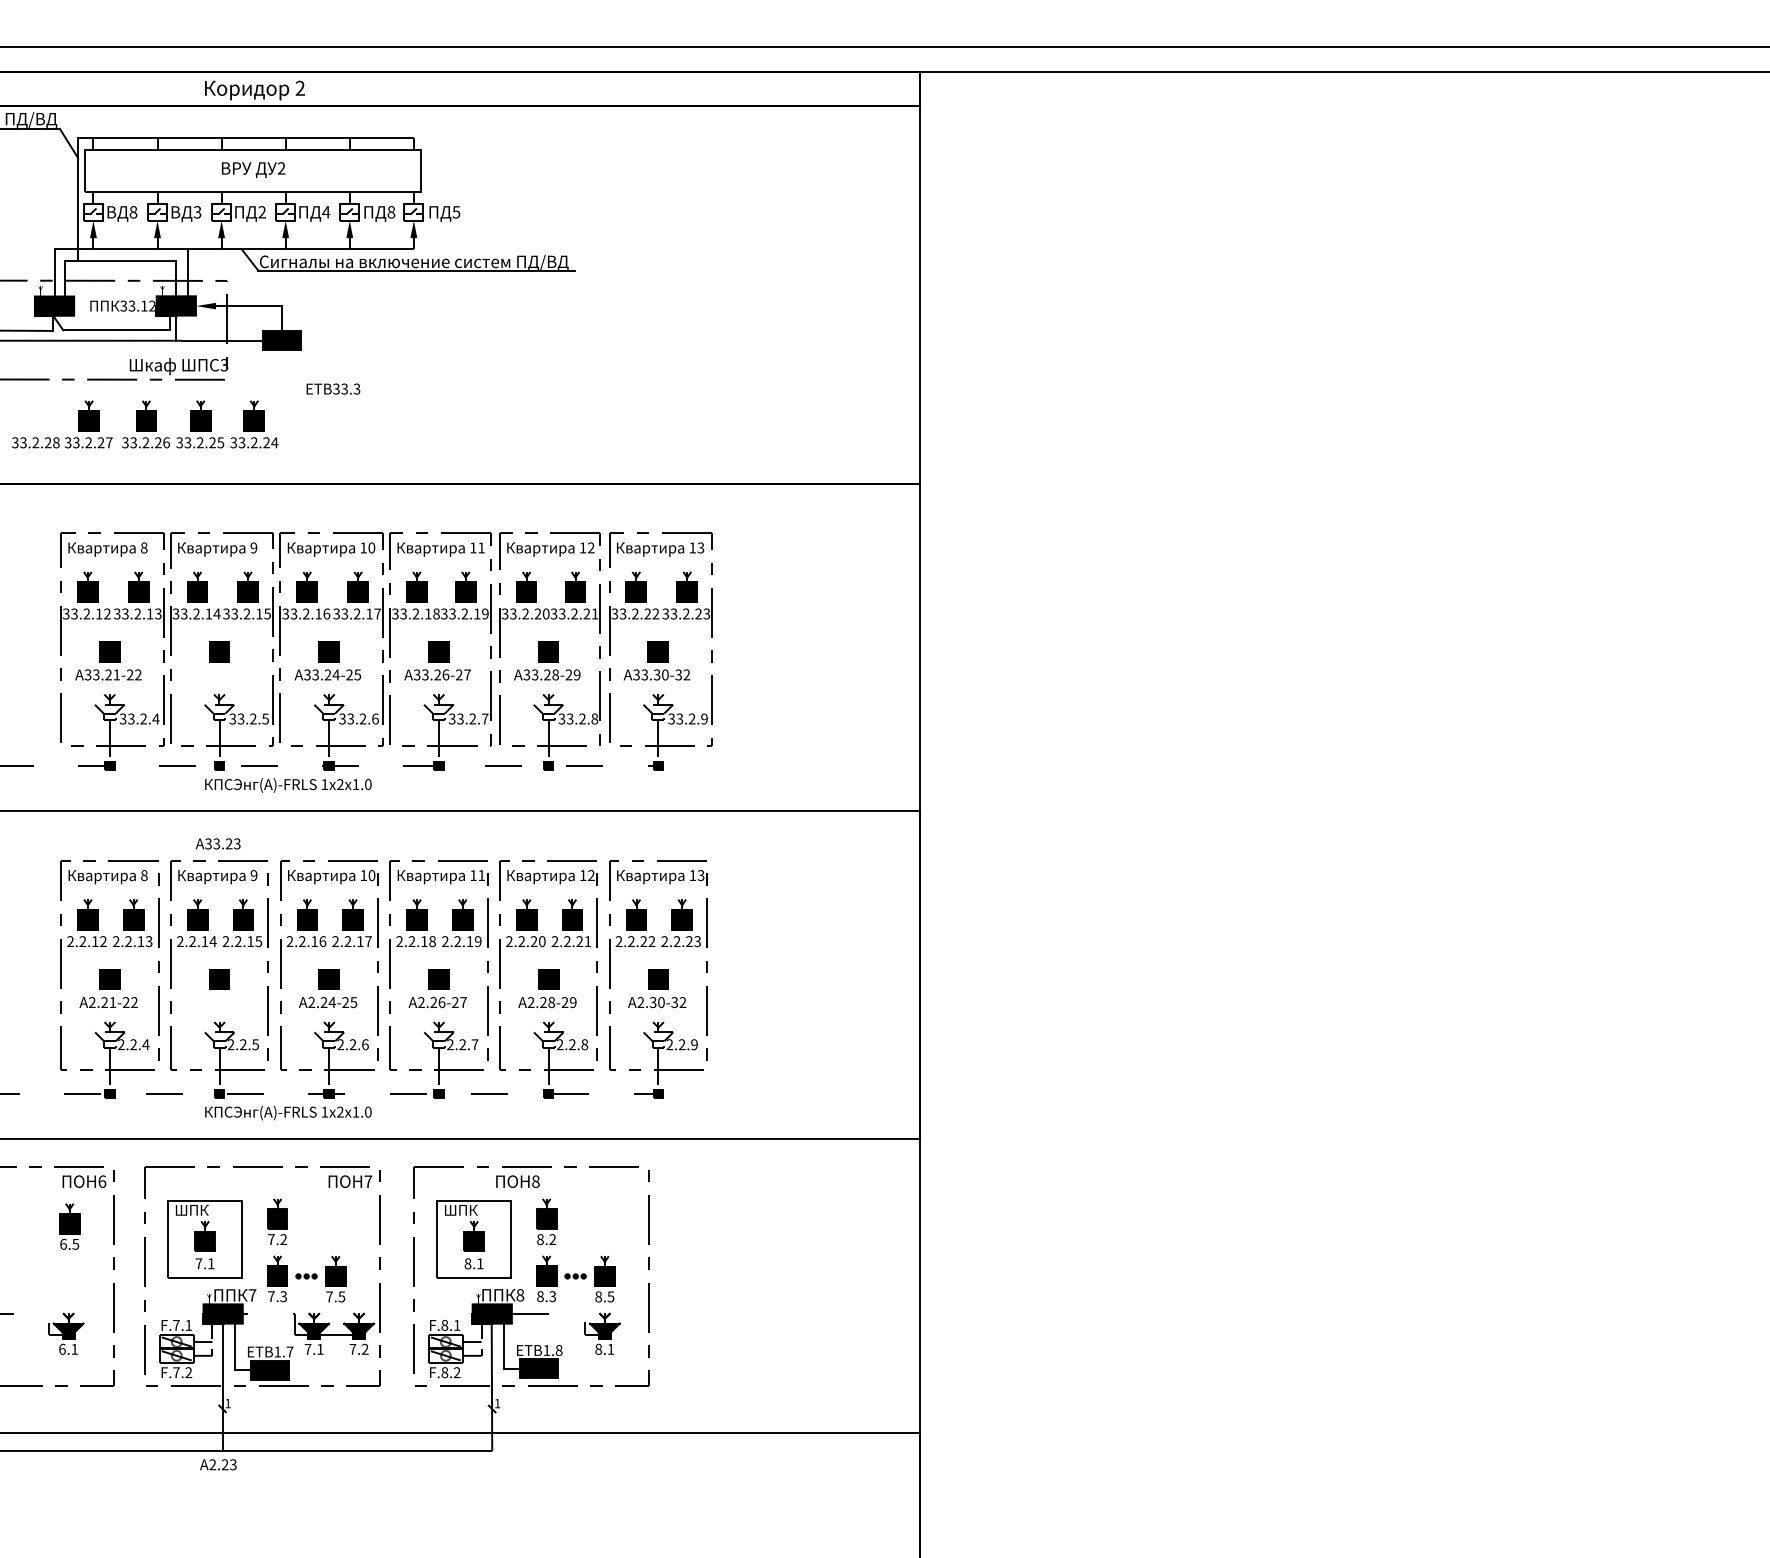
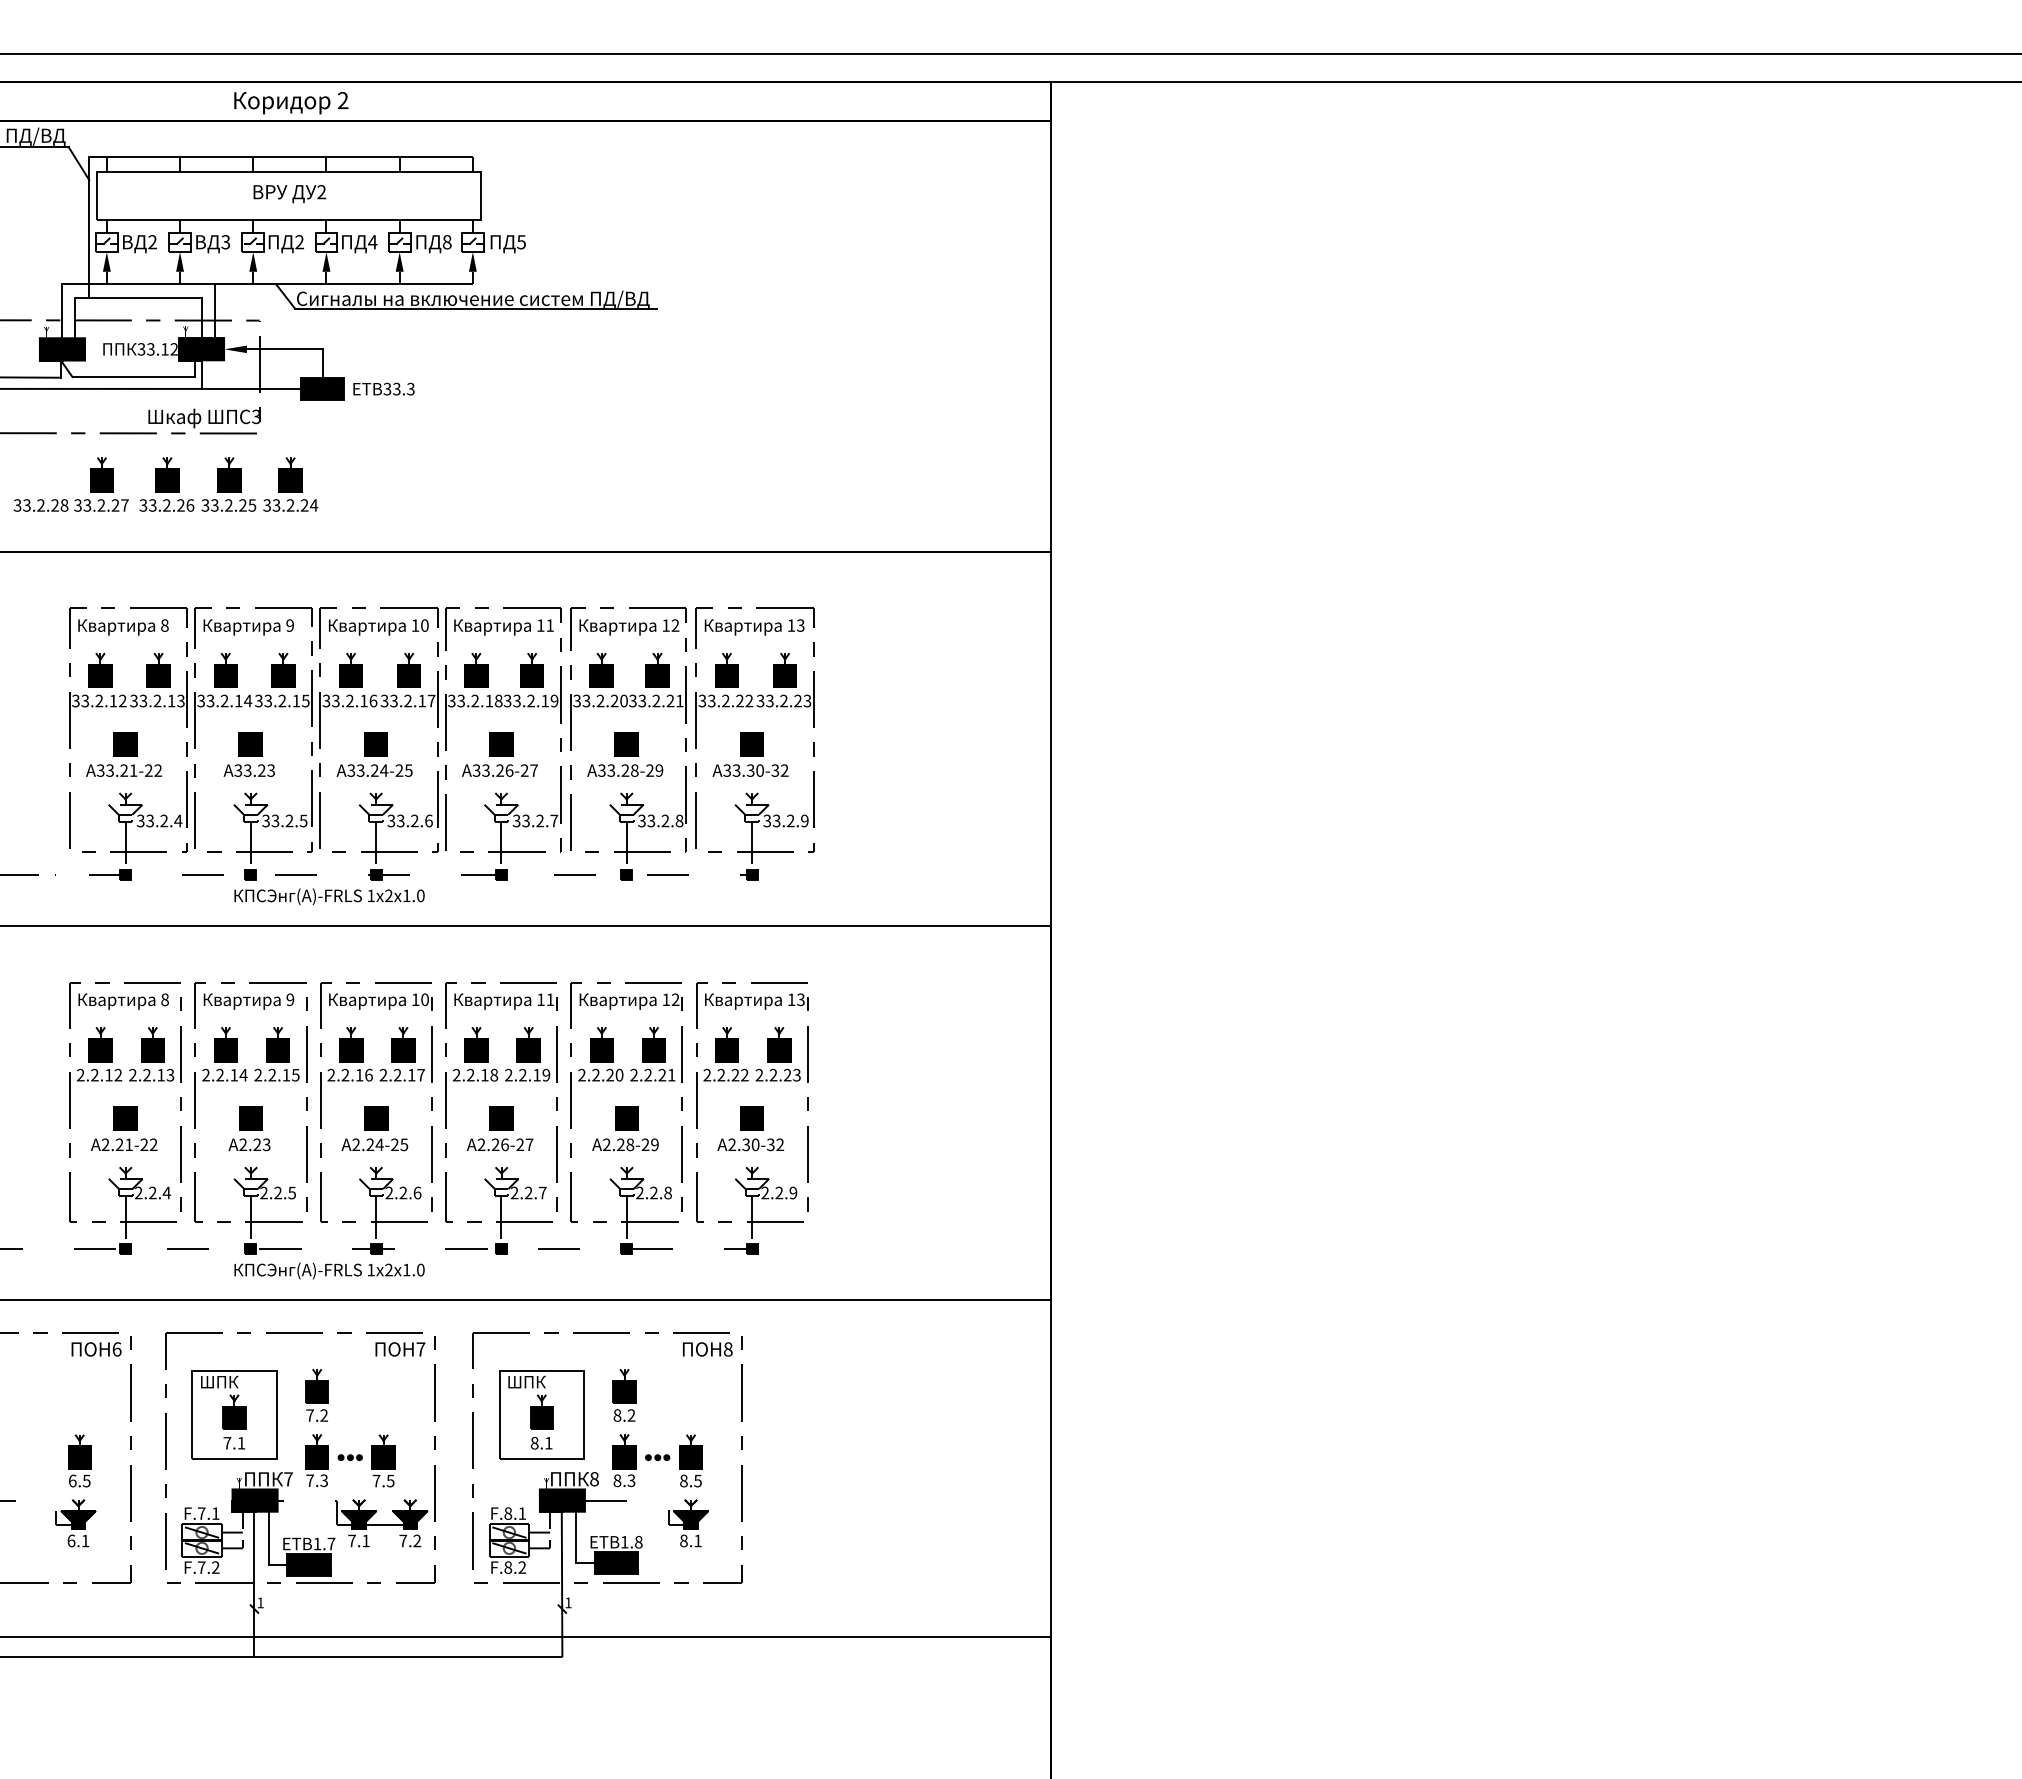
text: (133, 212) -> (152, 242), 8 -> 2
text: (332, 388) -> (383, 388), moved
text: (217, 843) -> (248, 770), moved
text: (517, 1181) -> (707, 1349), moved
part: (69, 1226) -> (79, 1460), moved
text: (218, 1464) -> (249, 1144), moved

